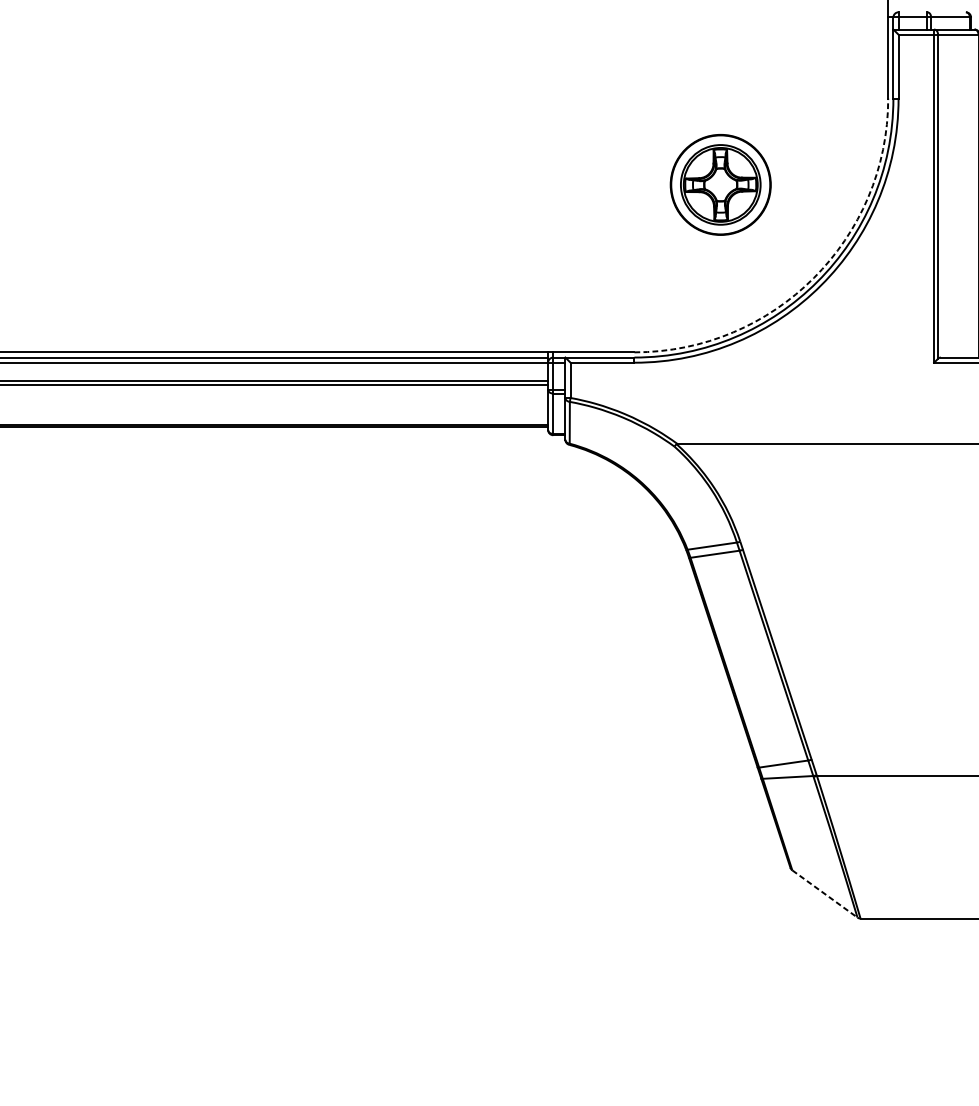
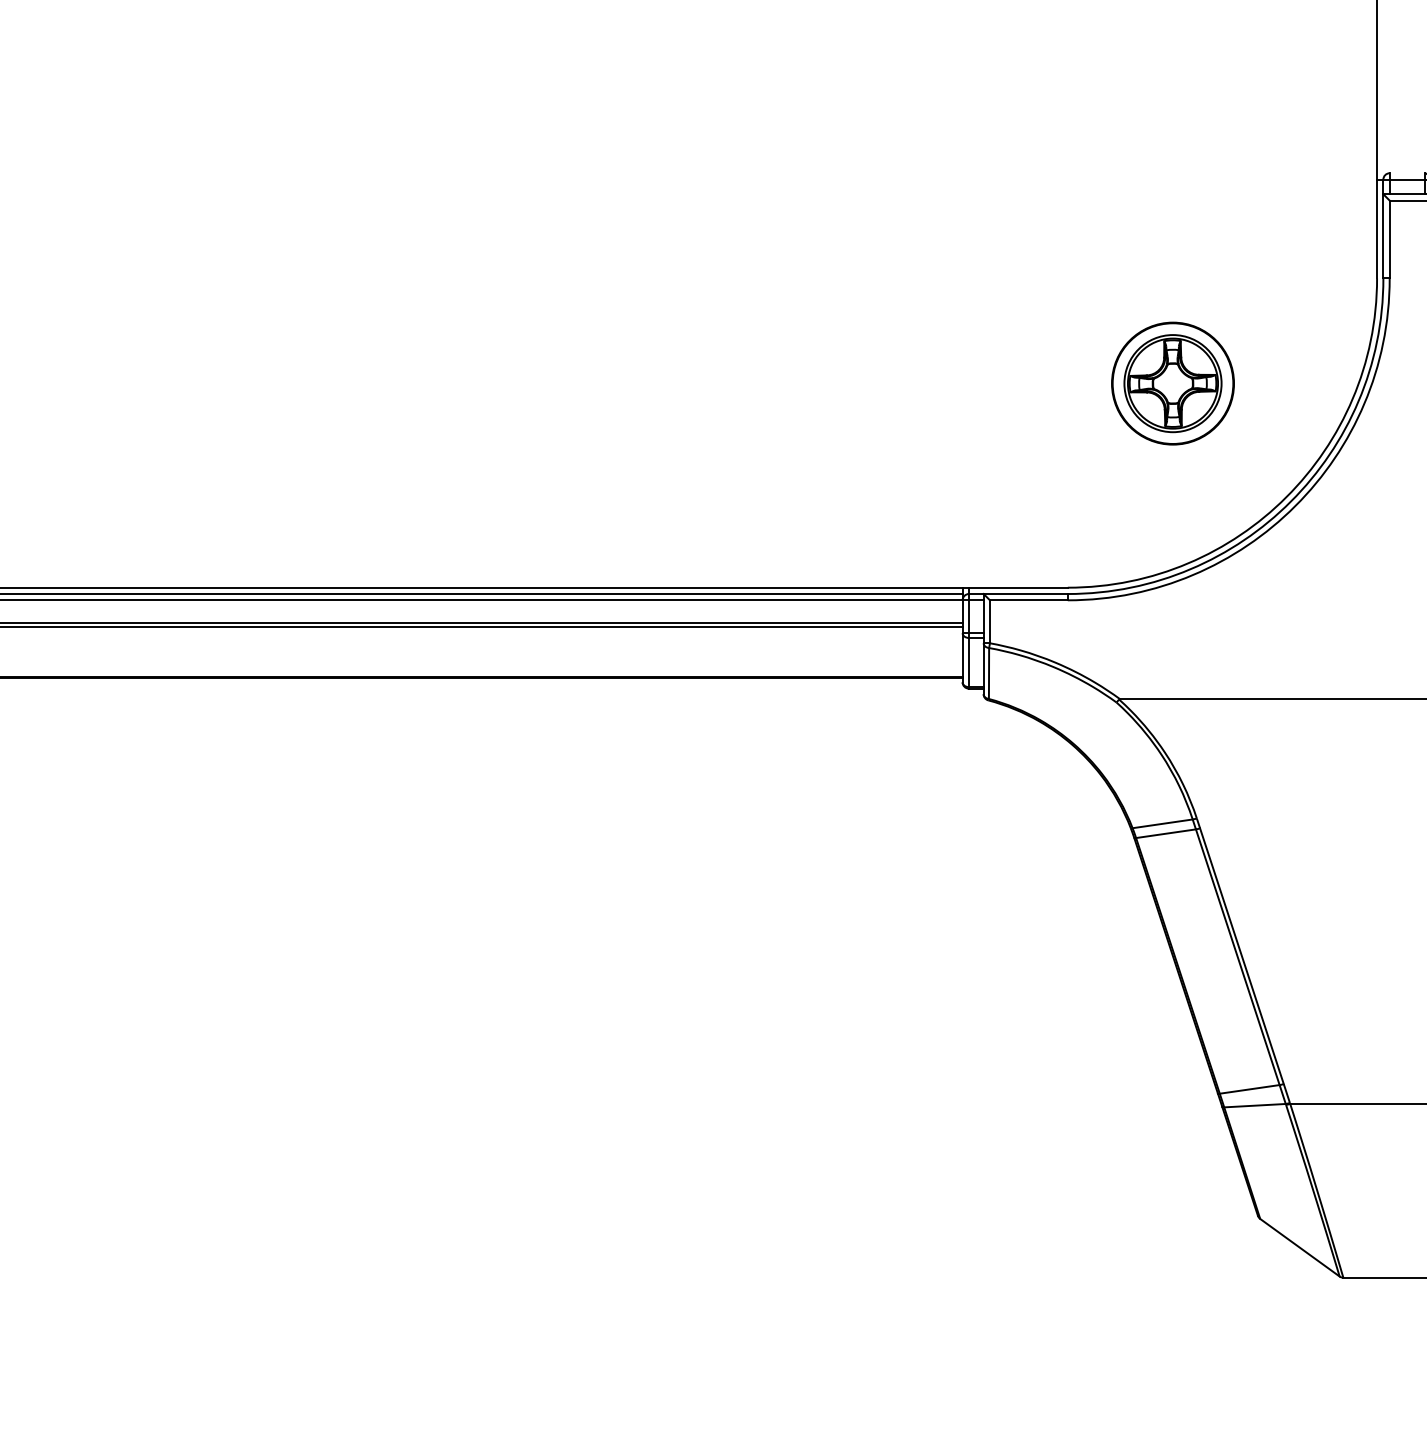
arc: (813, 278) -> (1286, 497), dashed -> solid
line: (825, 894) -> (1300, 1248), dashed -> solid

